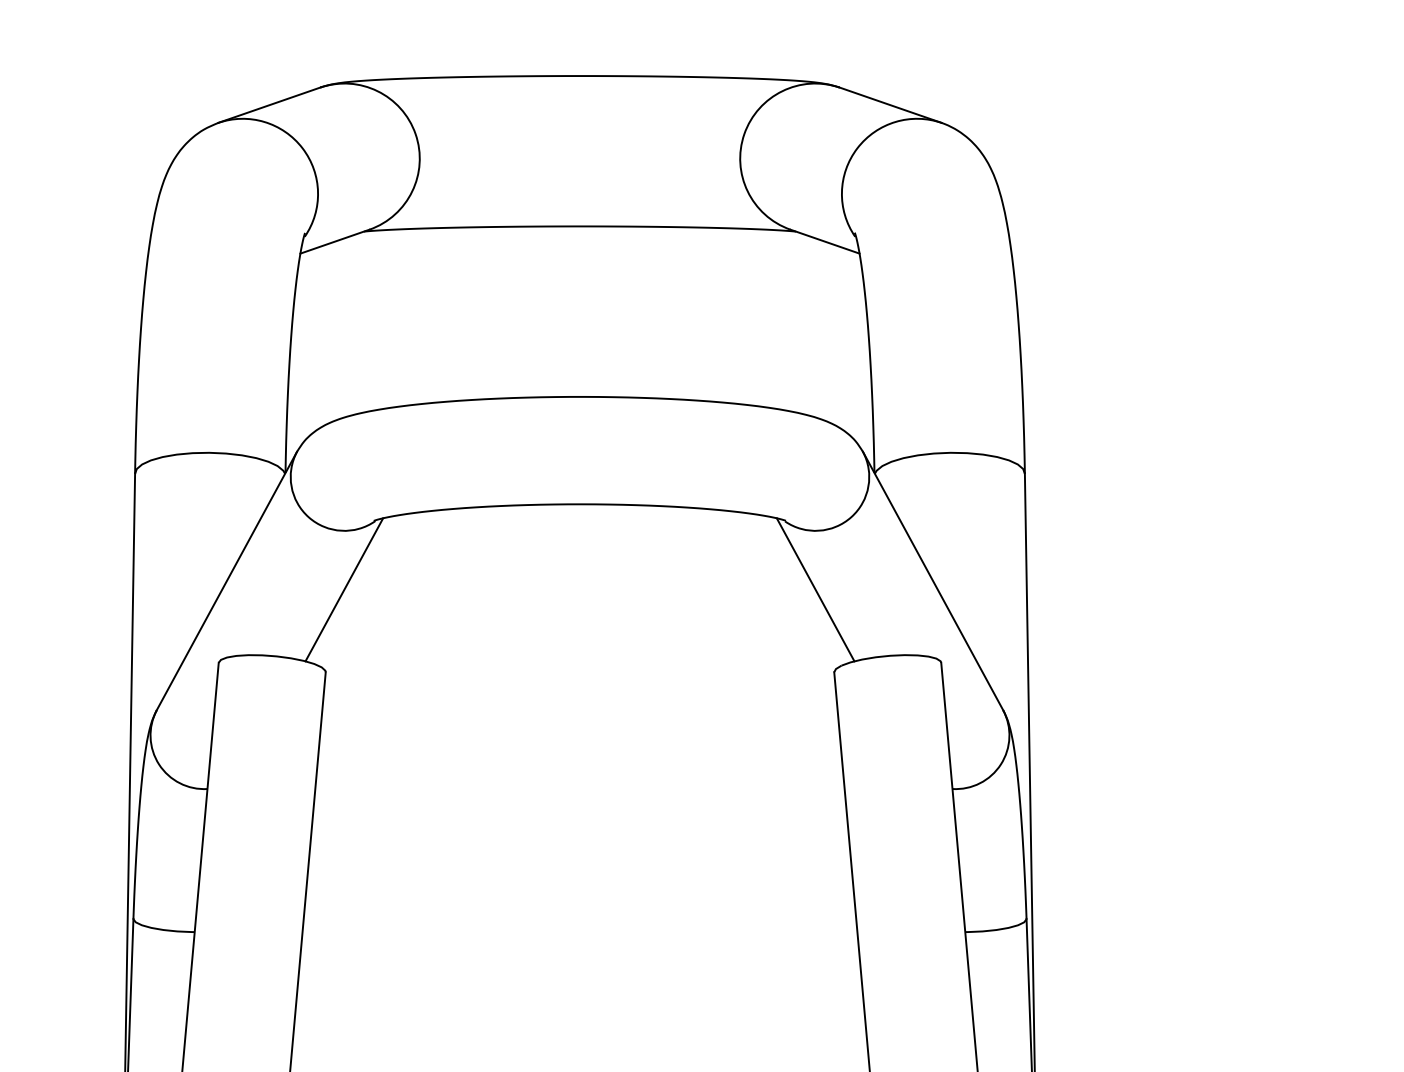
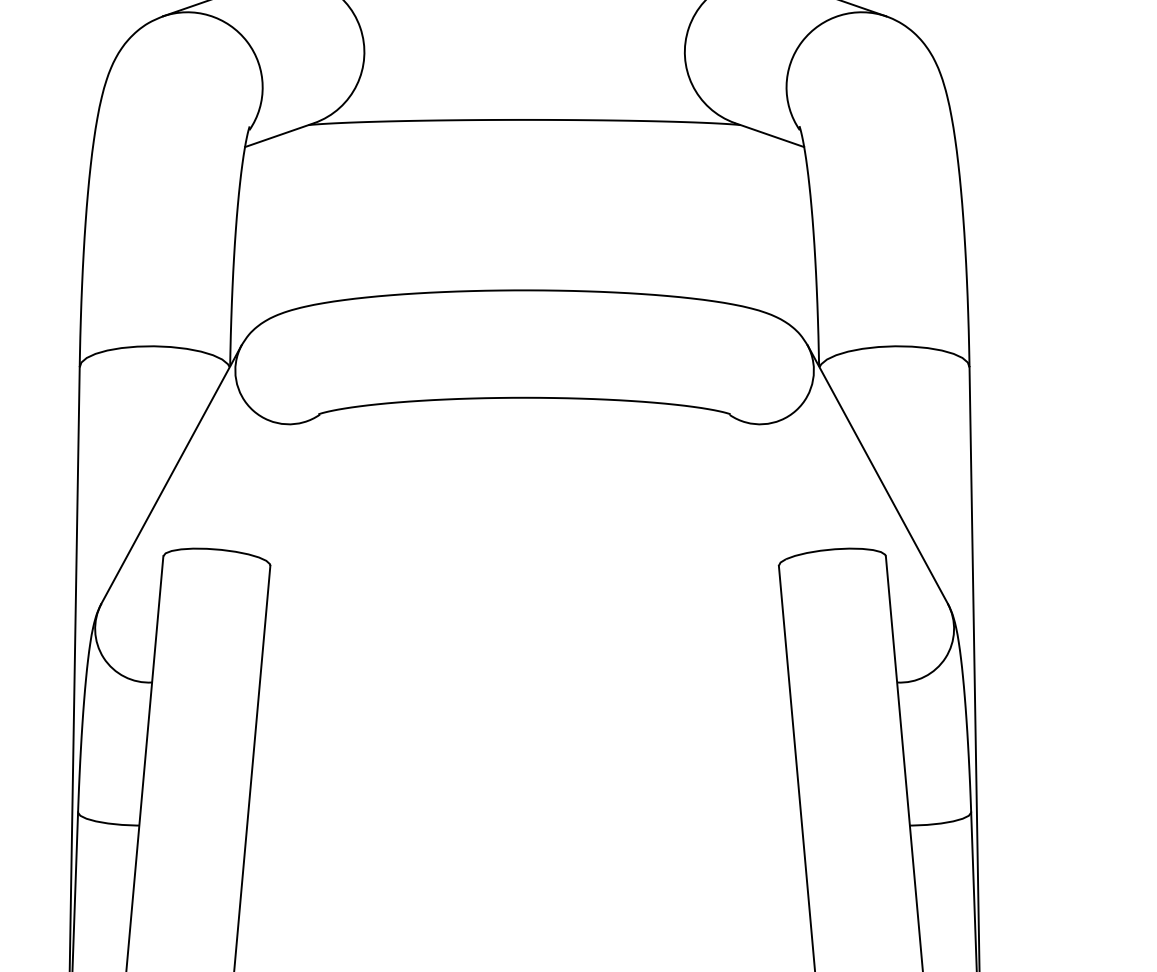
line: (344, 589) -> (289, 482), removed
line: (815, 589) -> (760, 482), removed

